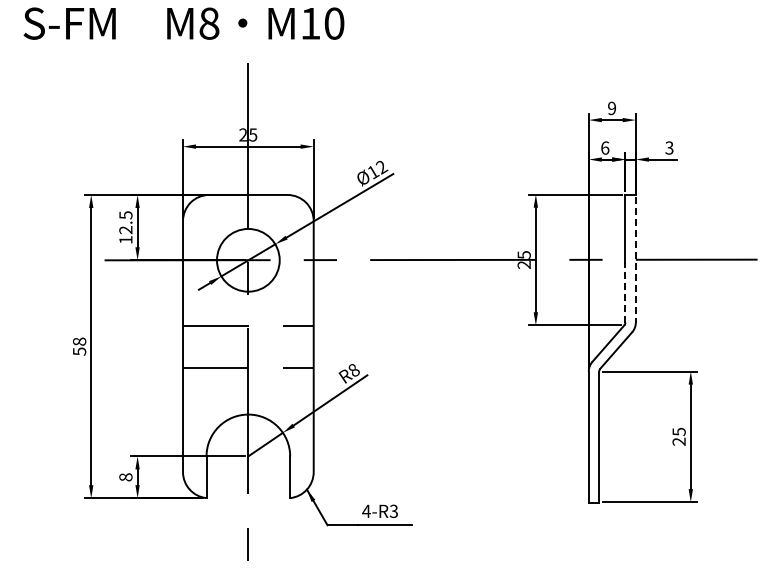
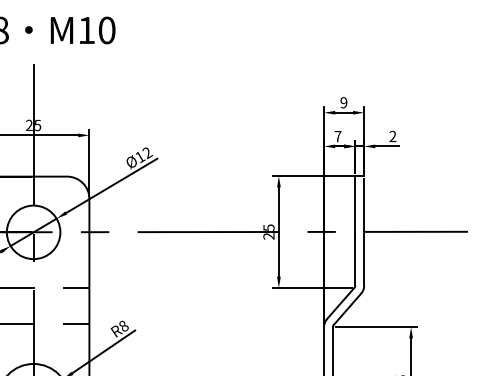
text: (605, 147) -> (338, 136), 6 -> 7
text: (669, 148) -> (392, 136), 3 -> 2
line: (635, 259) -> (363, 231), dashed -> solid
line: (625, 292) -> (355, 259), dashed -> solid

